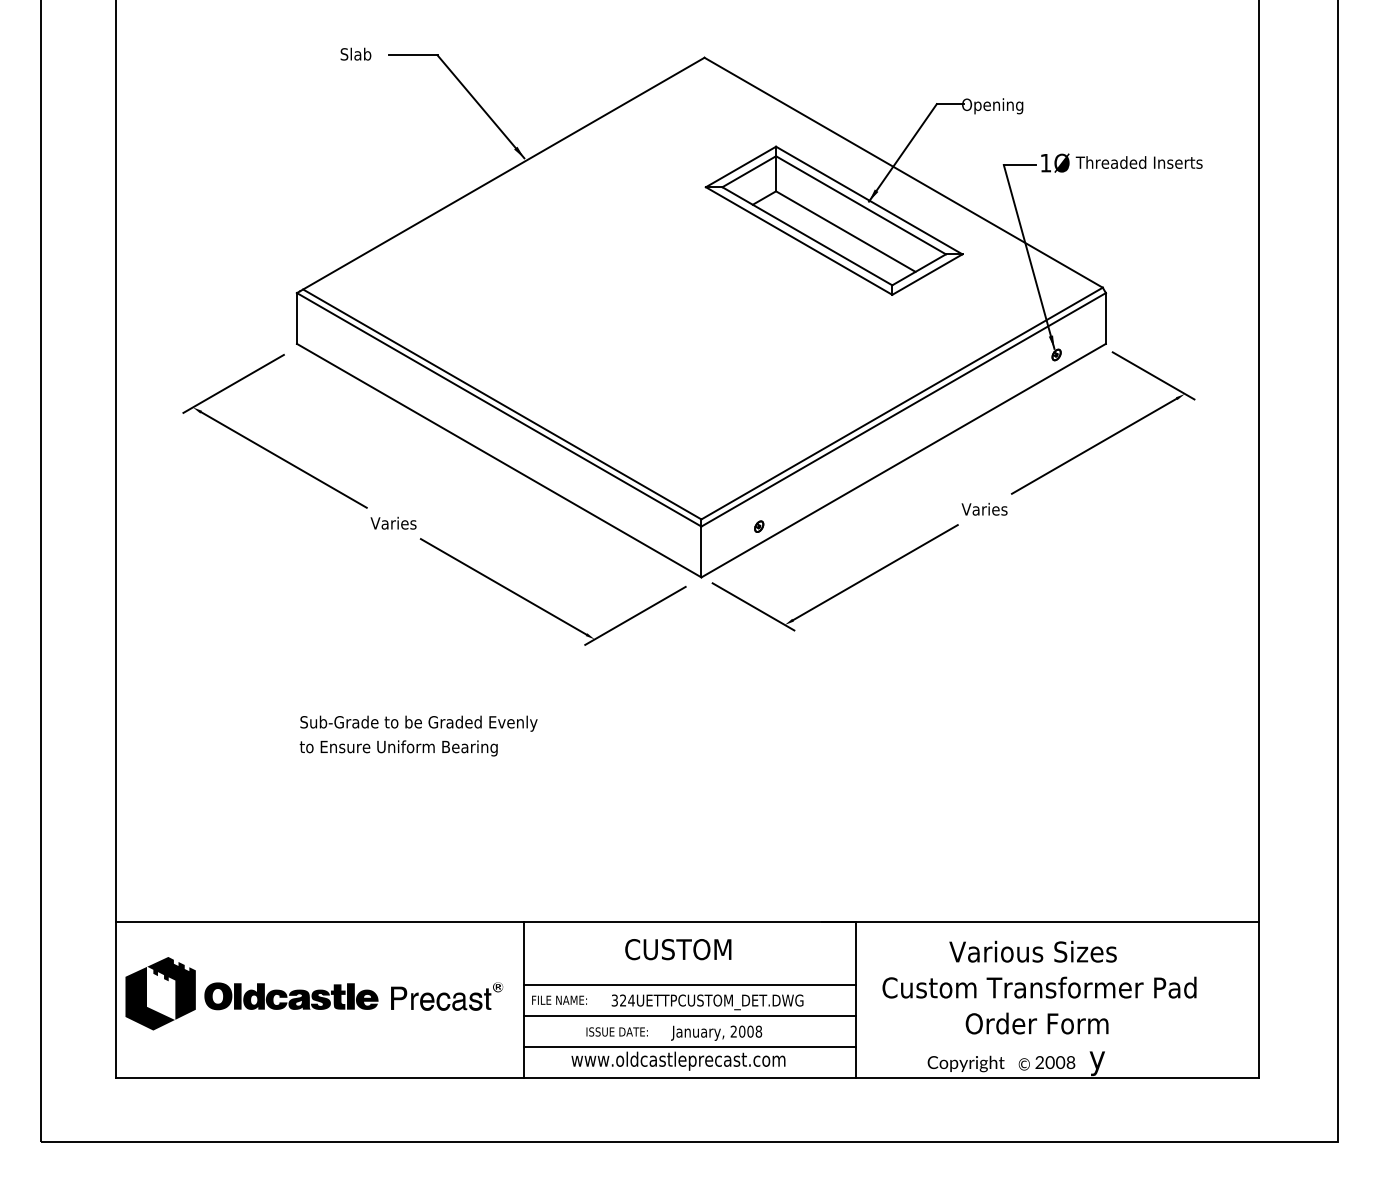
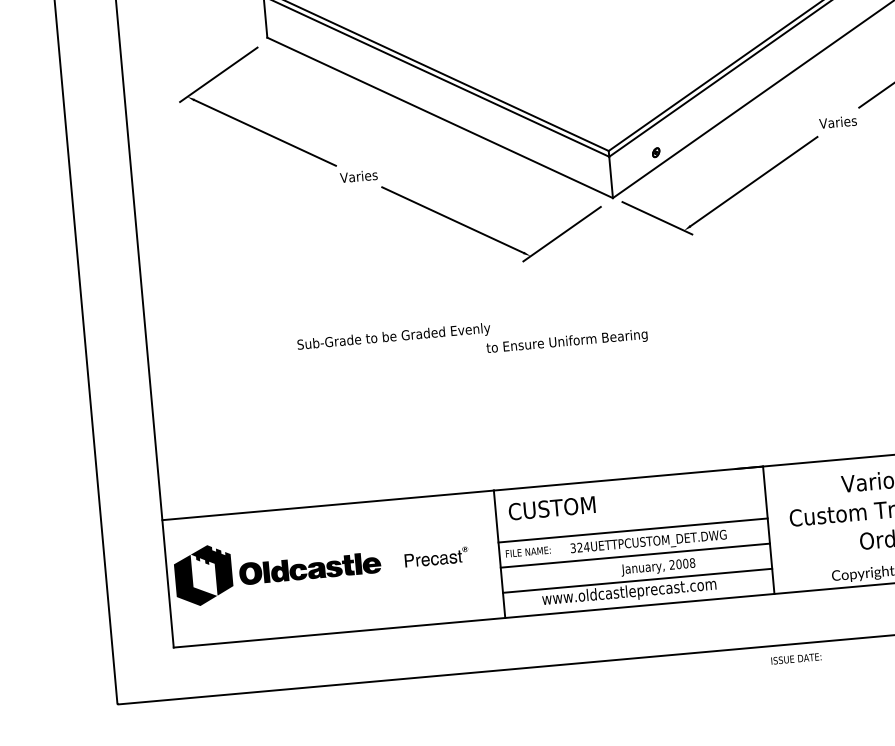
text: (398, 748) -> (566, 342), moved
text: (678, 949) -> (552, 508), moved
part: (447, 996) -> (436, 557), size x0.7
text: (616, 1031) -> (795, 658), moved

